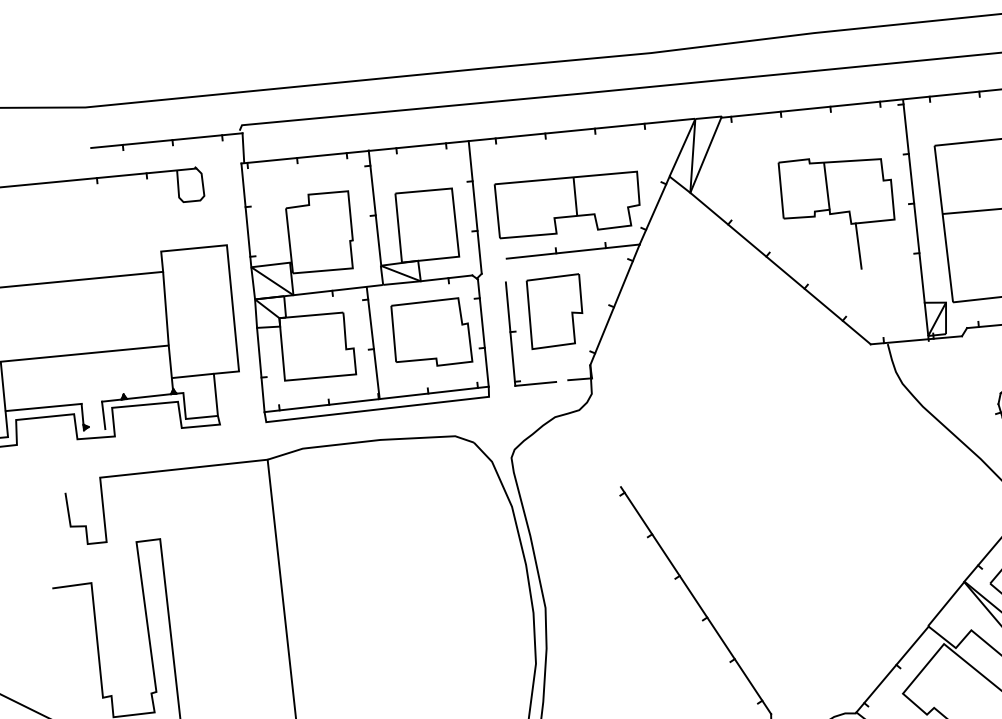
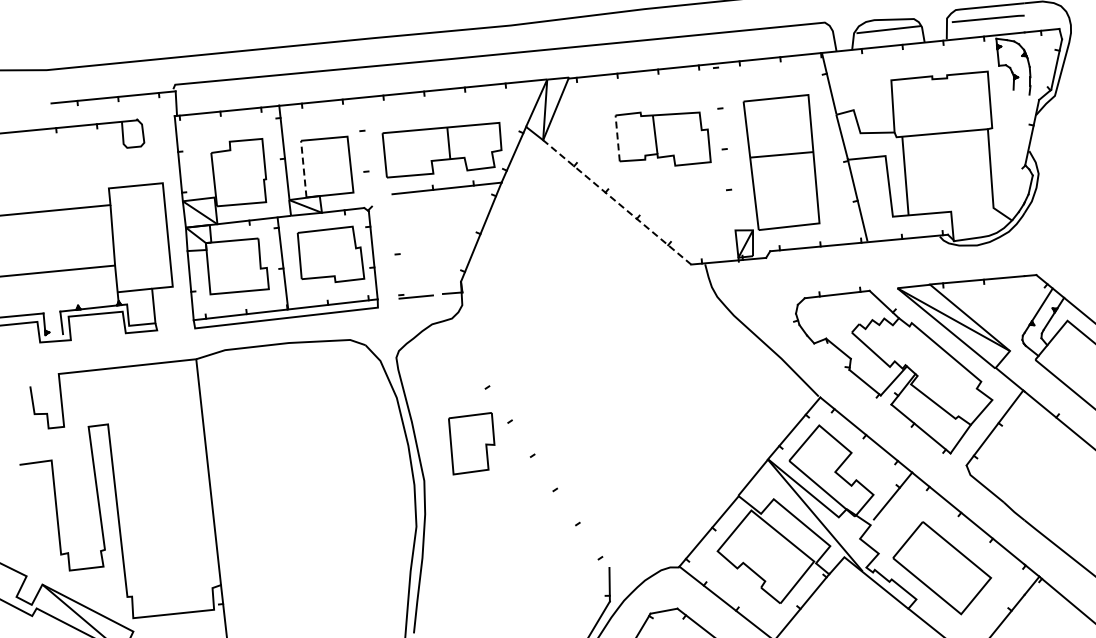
line: (780, 189) -> (617, 137), solid -> dashed
line: (913, 201) -> (726, 147), removed
line: (475, 206) -> (366, 151), removed
line: (398, 227) -> (303, 168), solid -> dashed
line: (857, 245) -> (680, 183), removed
line: (780, 268) -> (617, 202), solid -> dashed
part: (554, 311) -> (471, 443), moved
line: (510, 333) -> (395, 255), removed
line: (695, 600) -> (547, 474), removed

